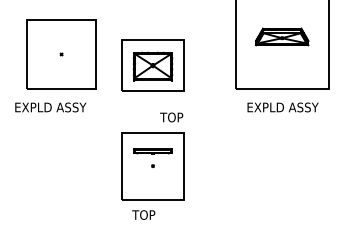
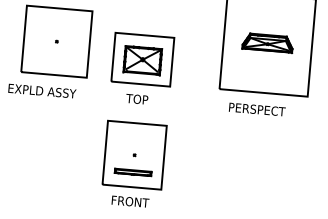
text: (283, 107) -> (263, 110), EXPLD ASSY -> PERSPECT
text: (171, 117) -> (137, 99), moved
part: (152, 151) -> (132, 172), moved
text: (152, 214) -> (130, 201), TOP -> FRONT

